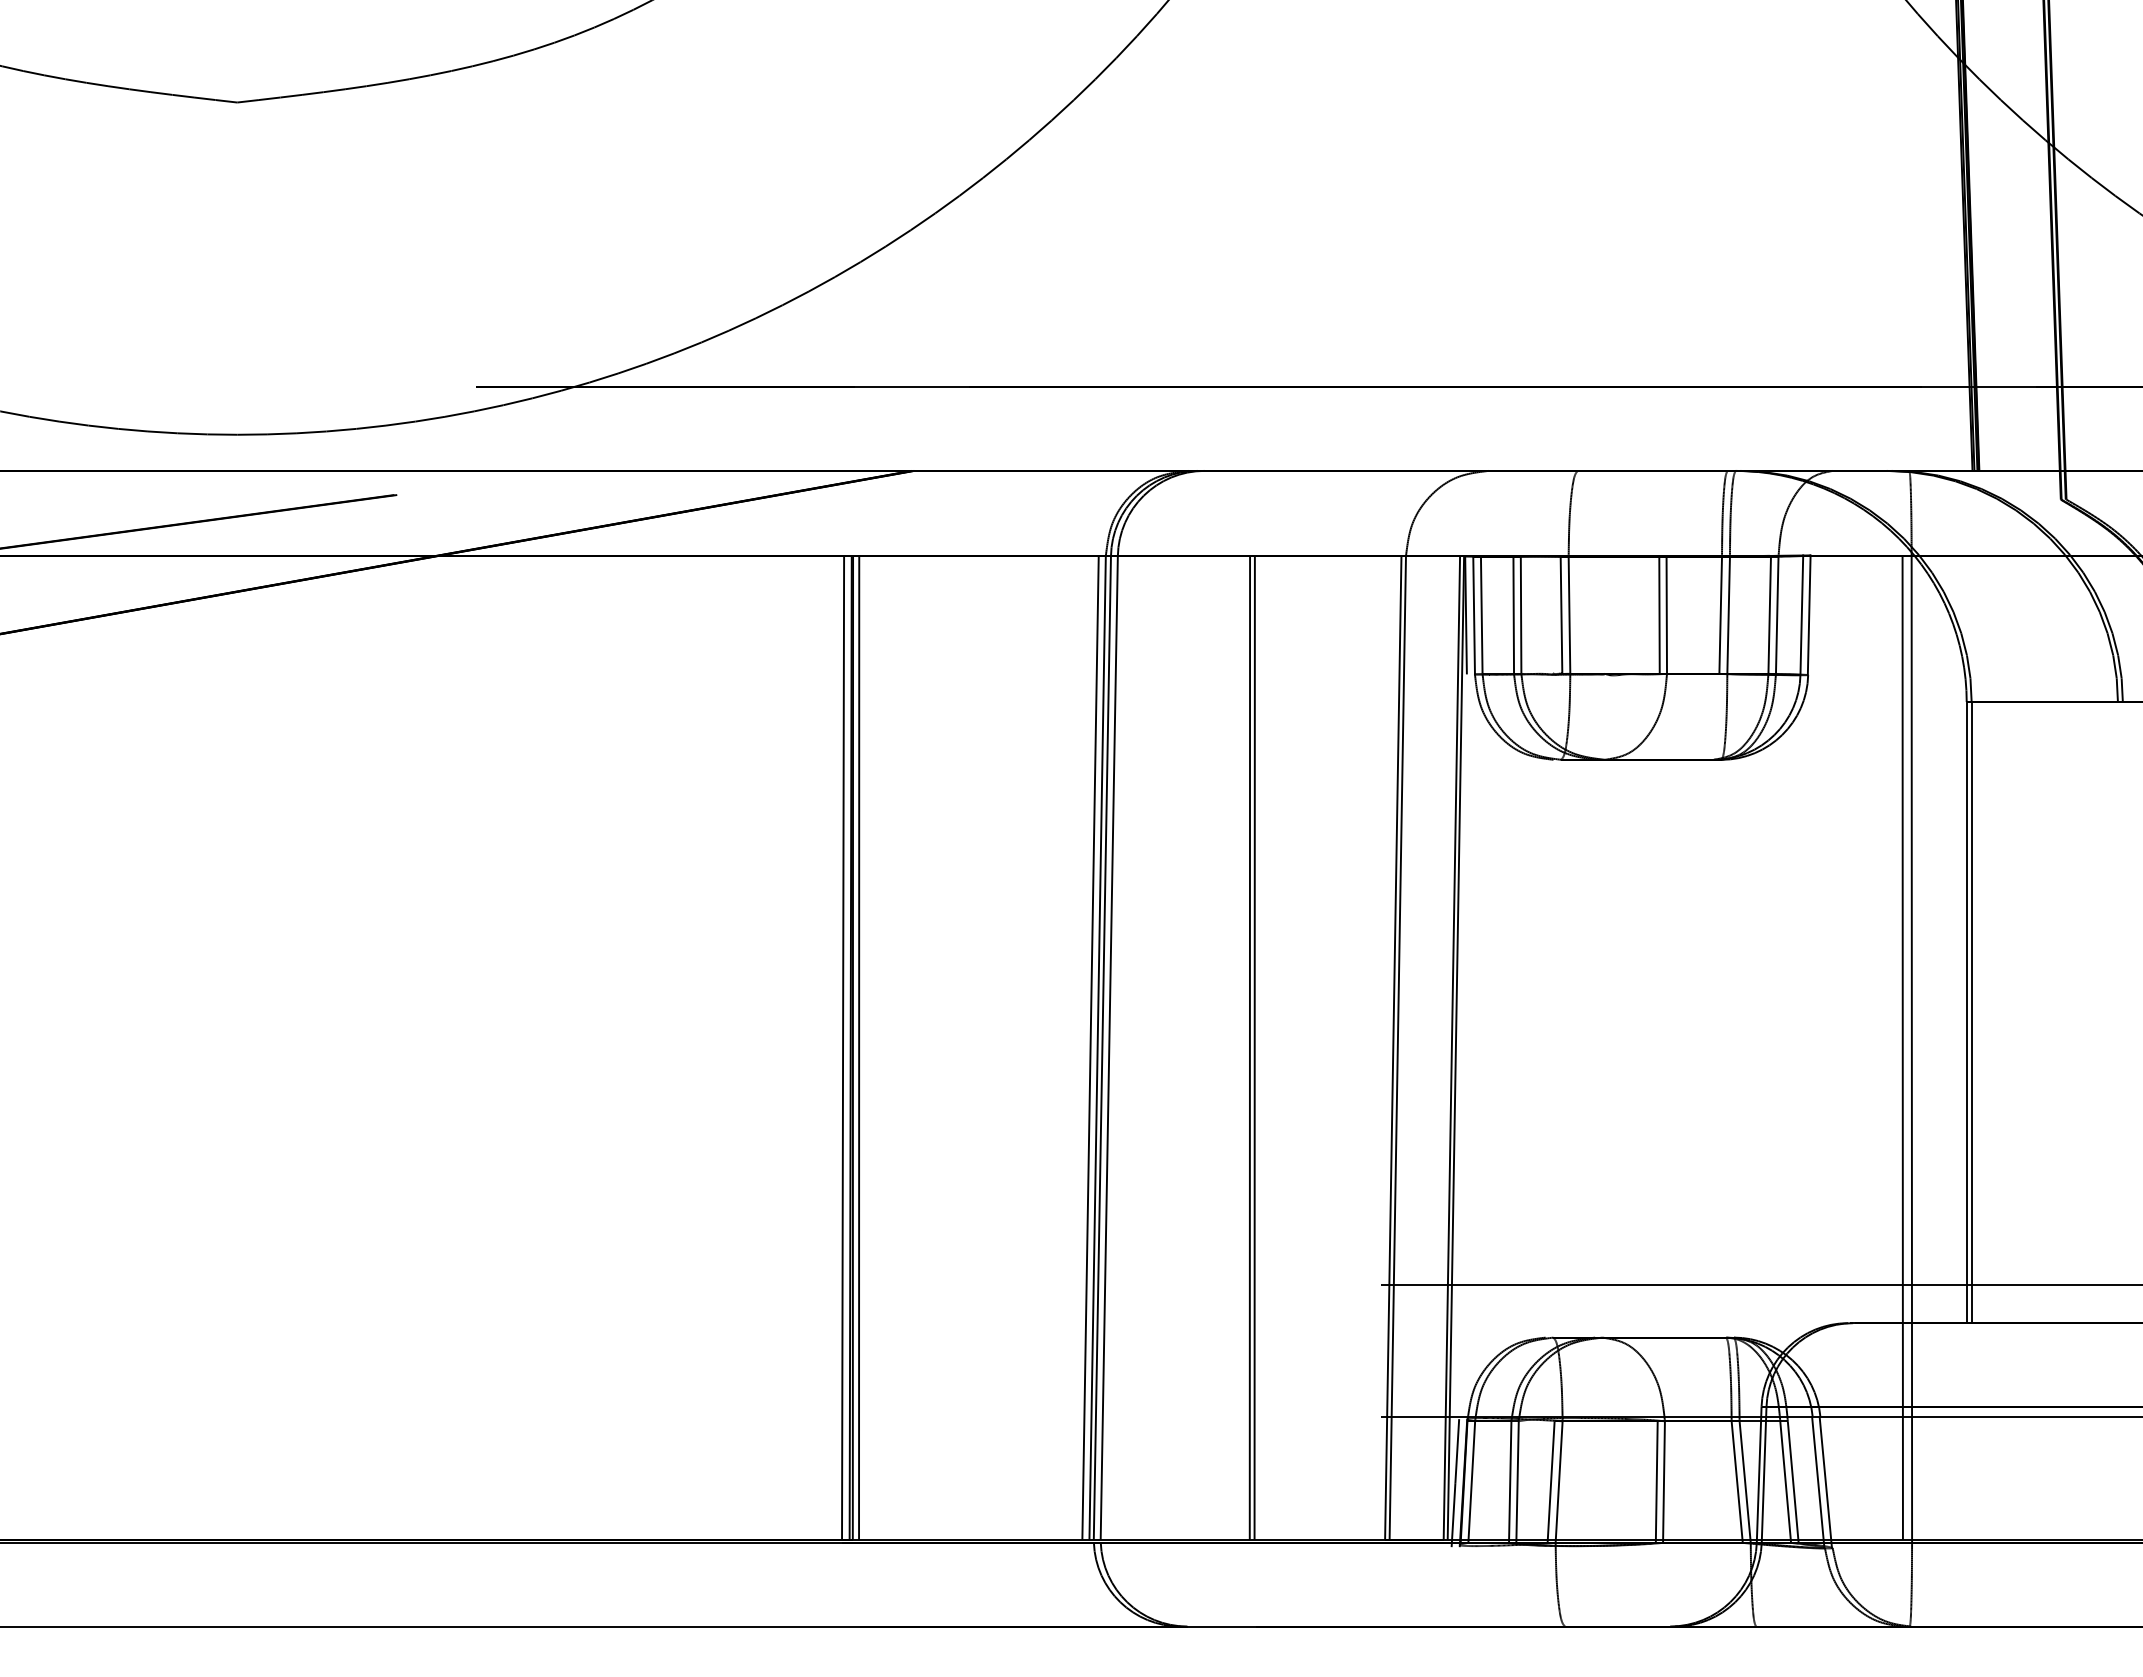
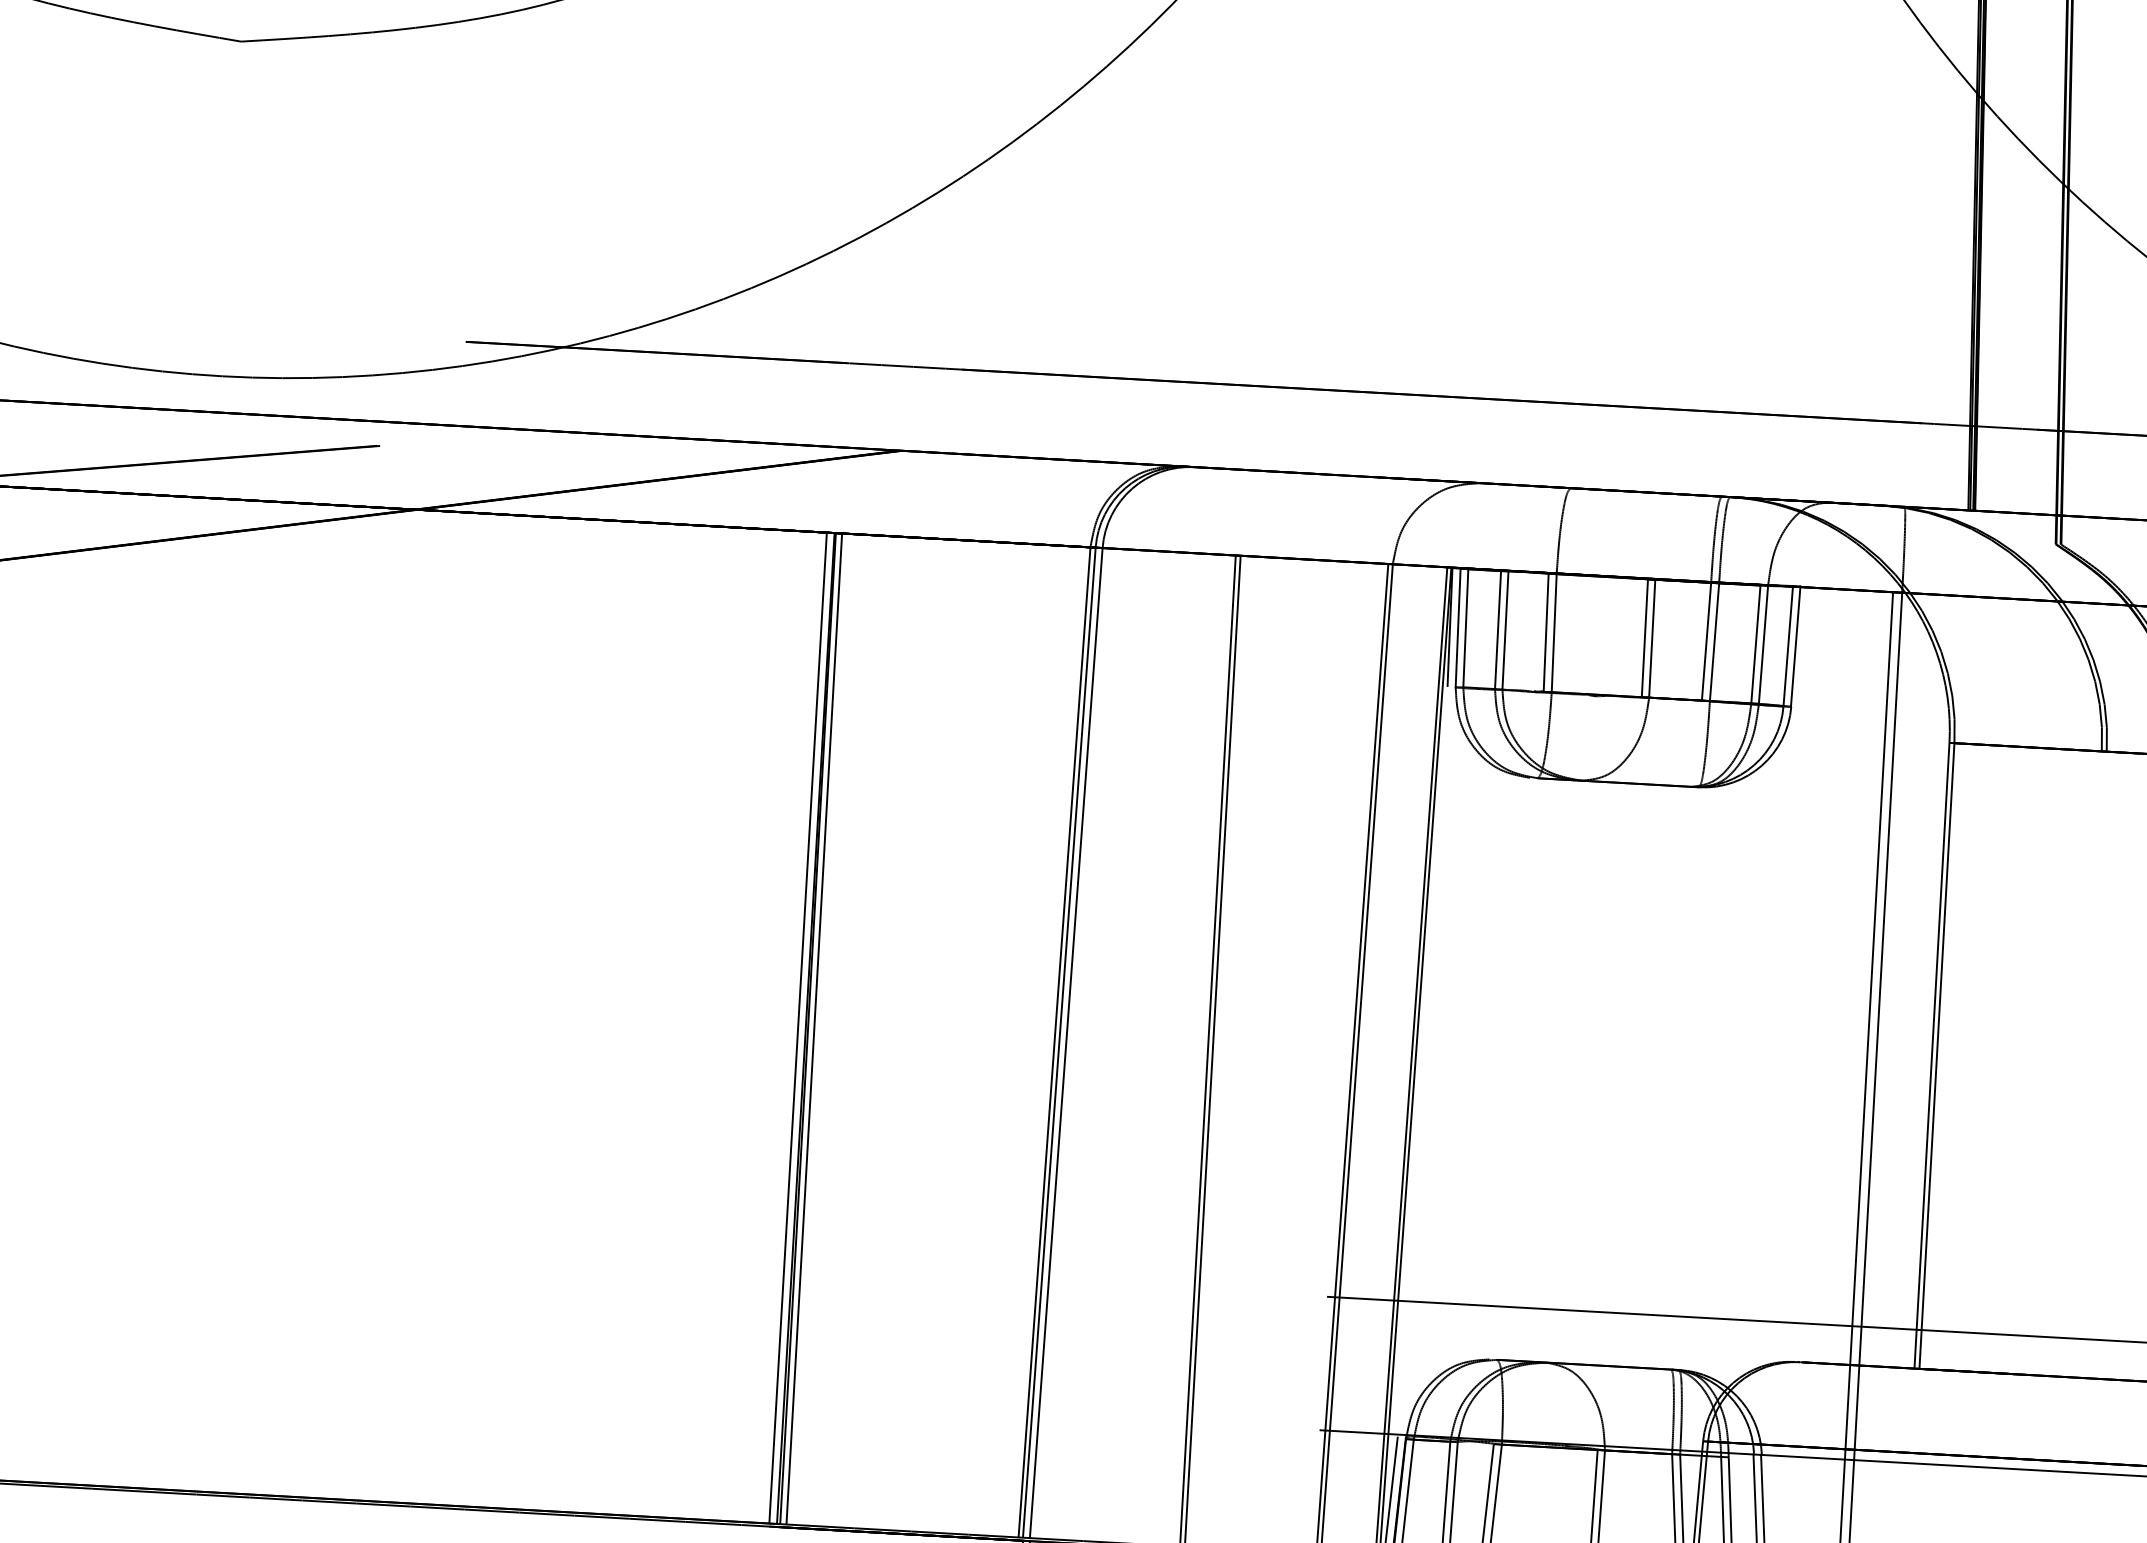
line: (1090, 1047) -> (1047, 1041), removed

